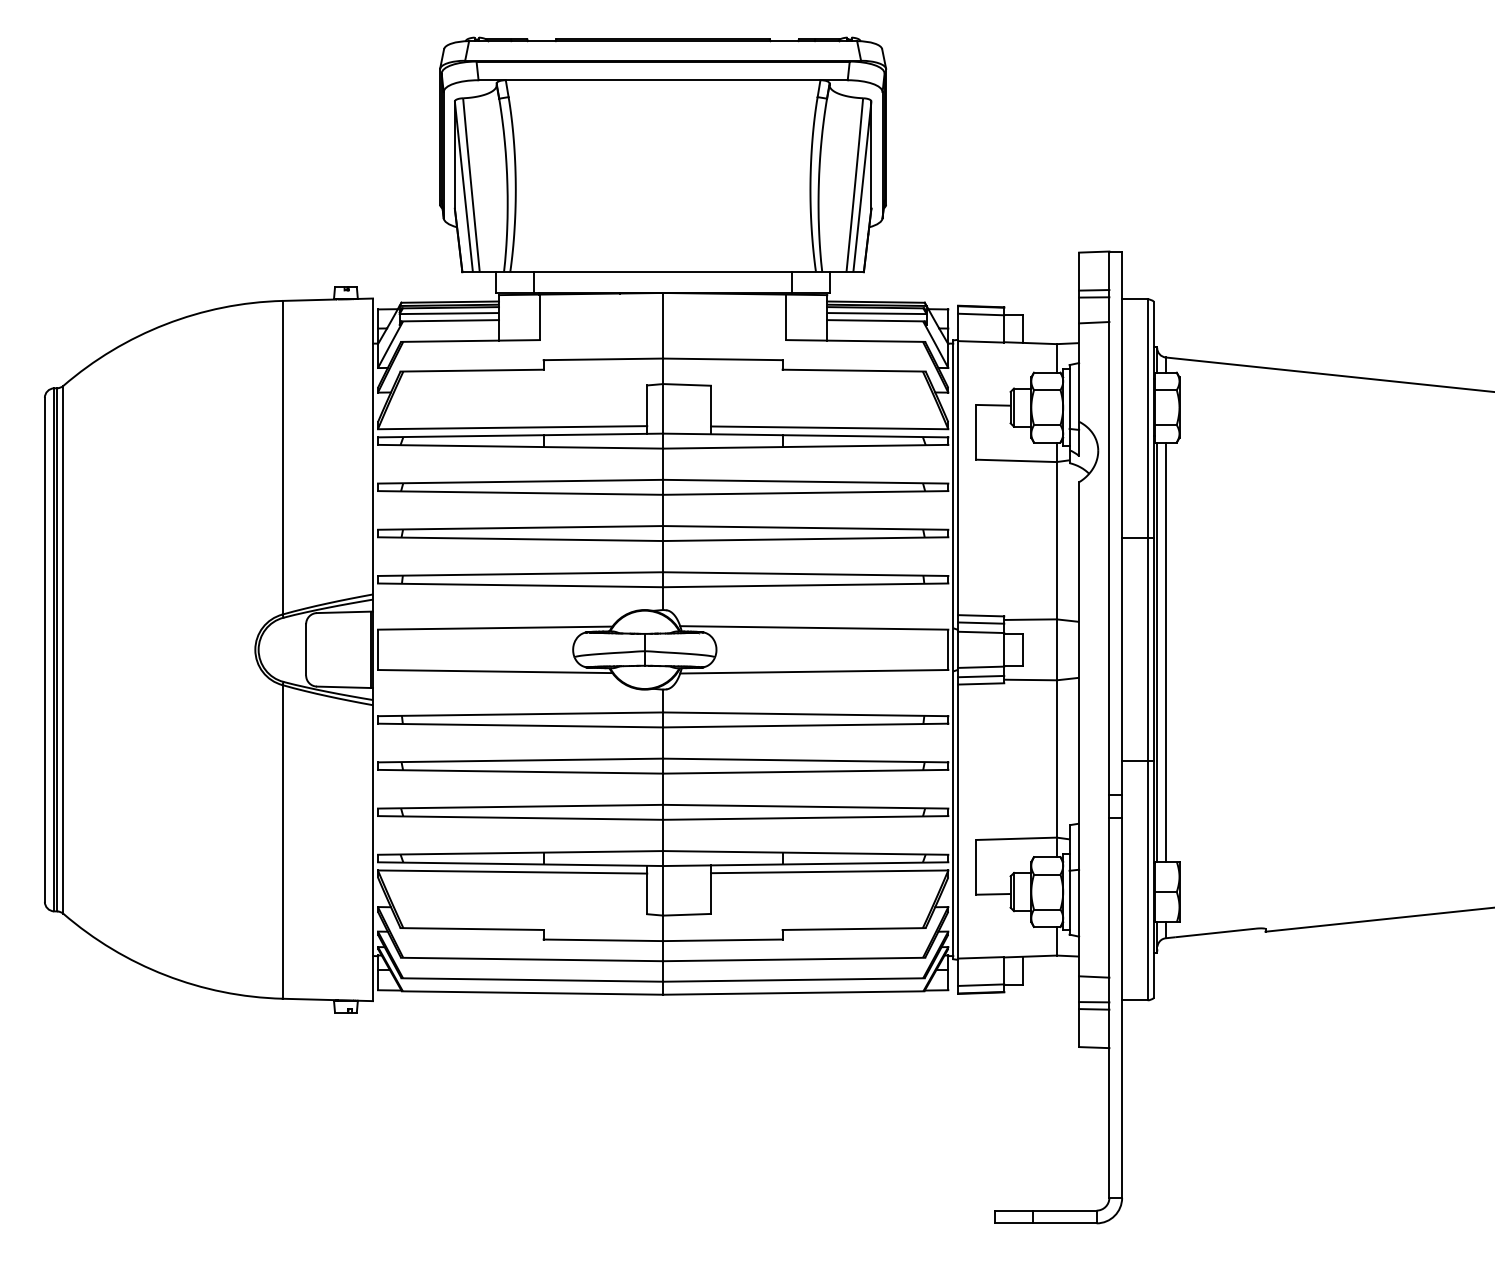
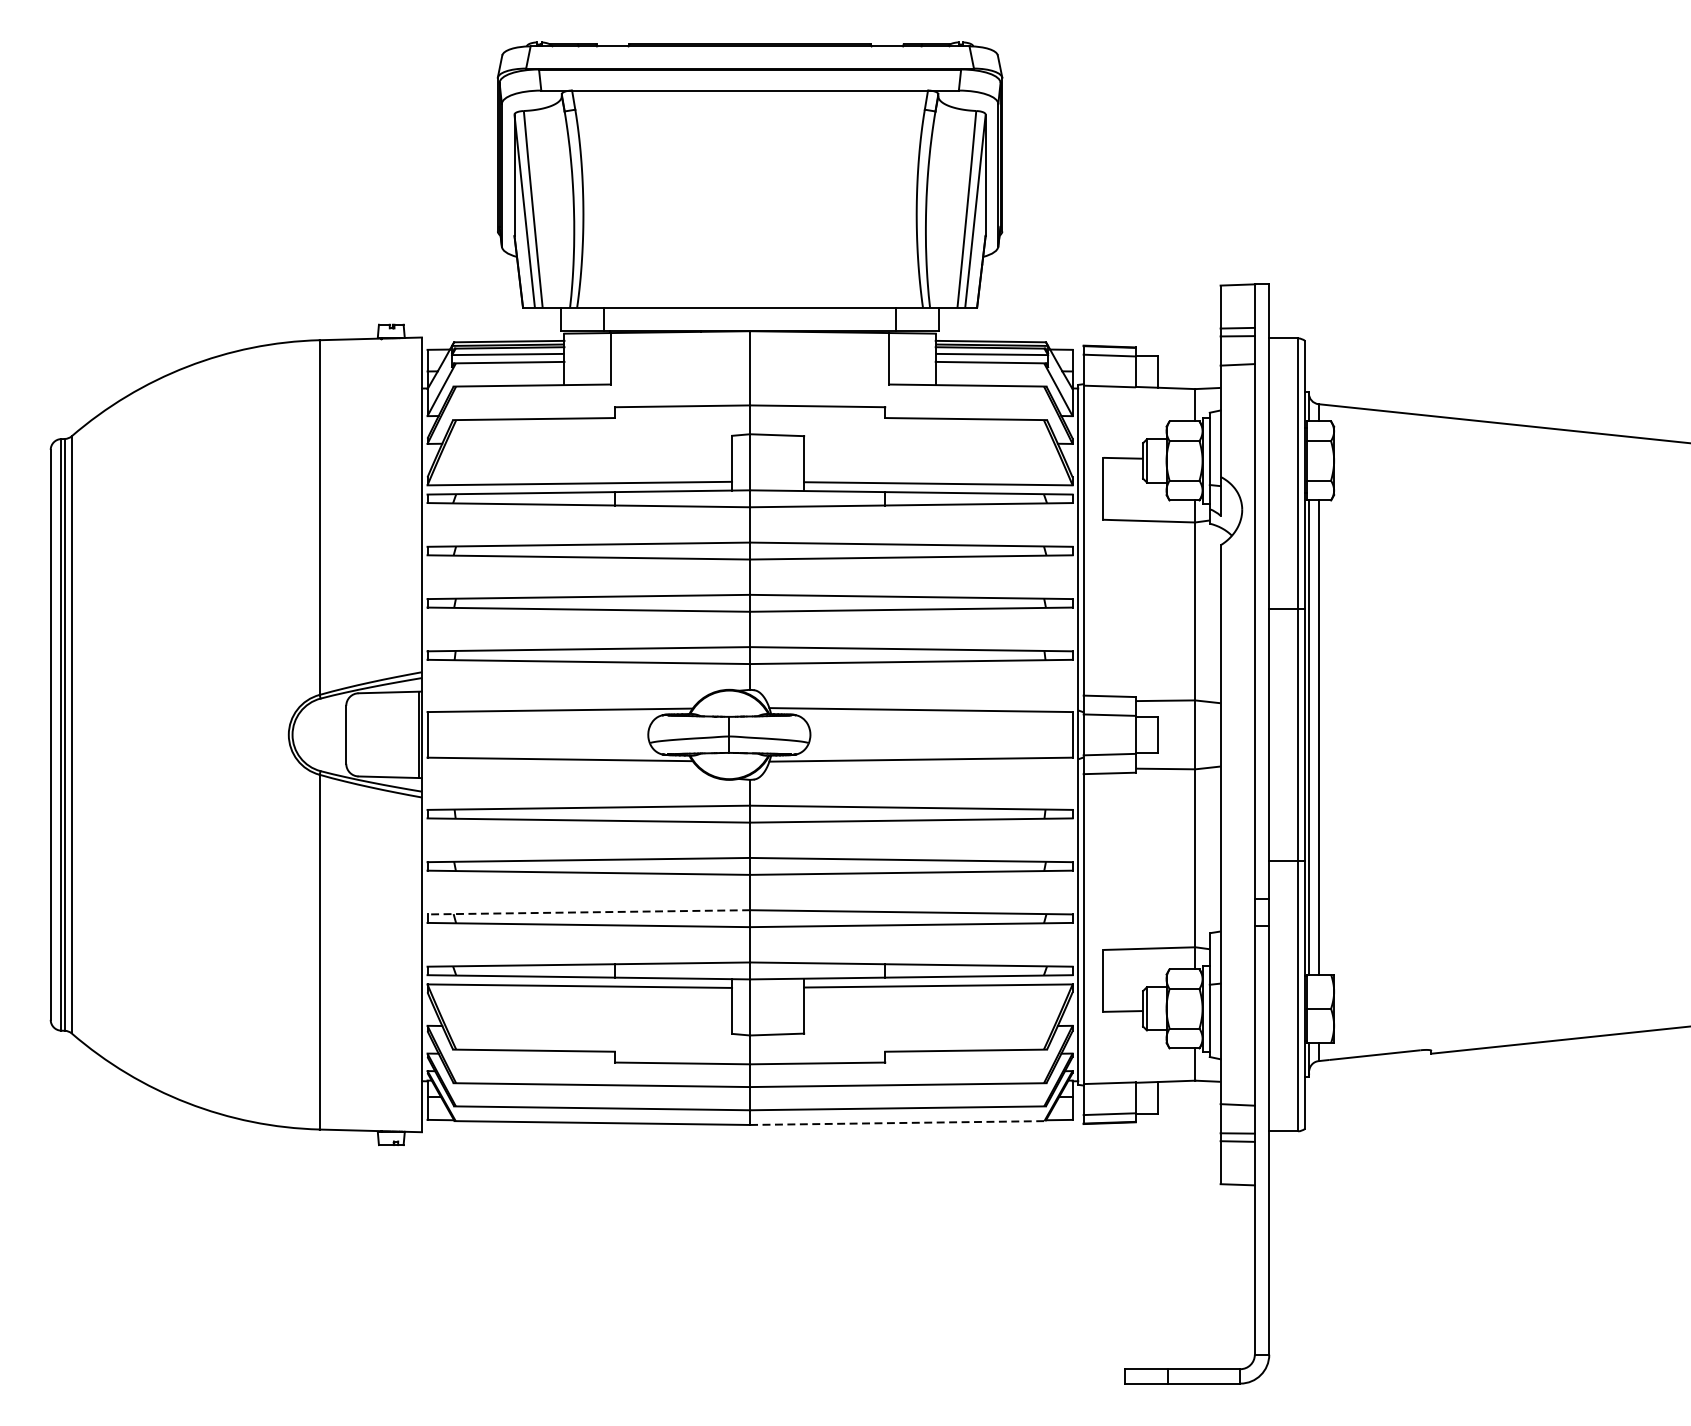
line: (981, 622) -> (1110, 703), removed
line: (981, 676) -> (1110, 765), removed
line: (520, 806) -> (588, 912), solid -> dashed
line: (793, 993) -> (897, 1123), solid -> dashed

